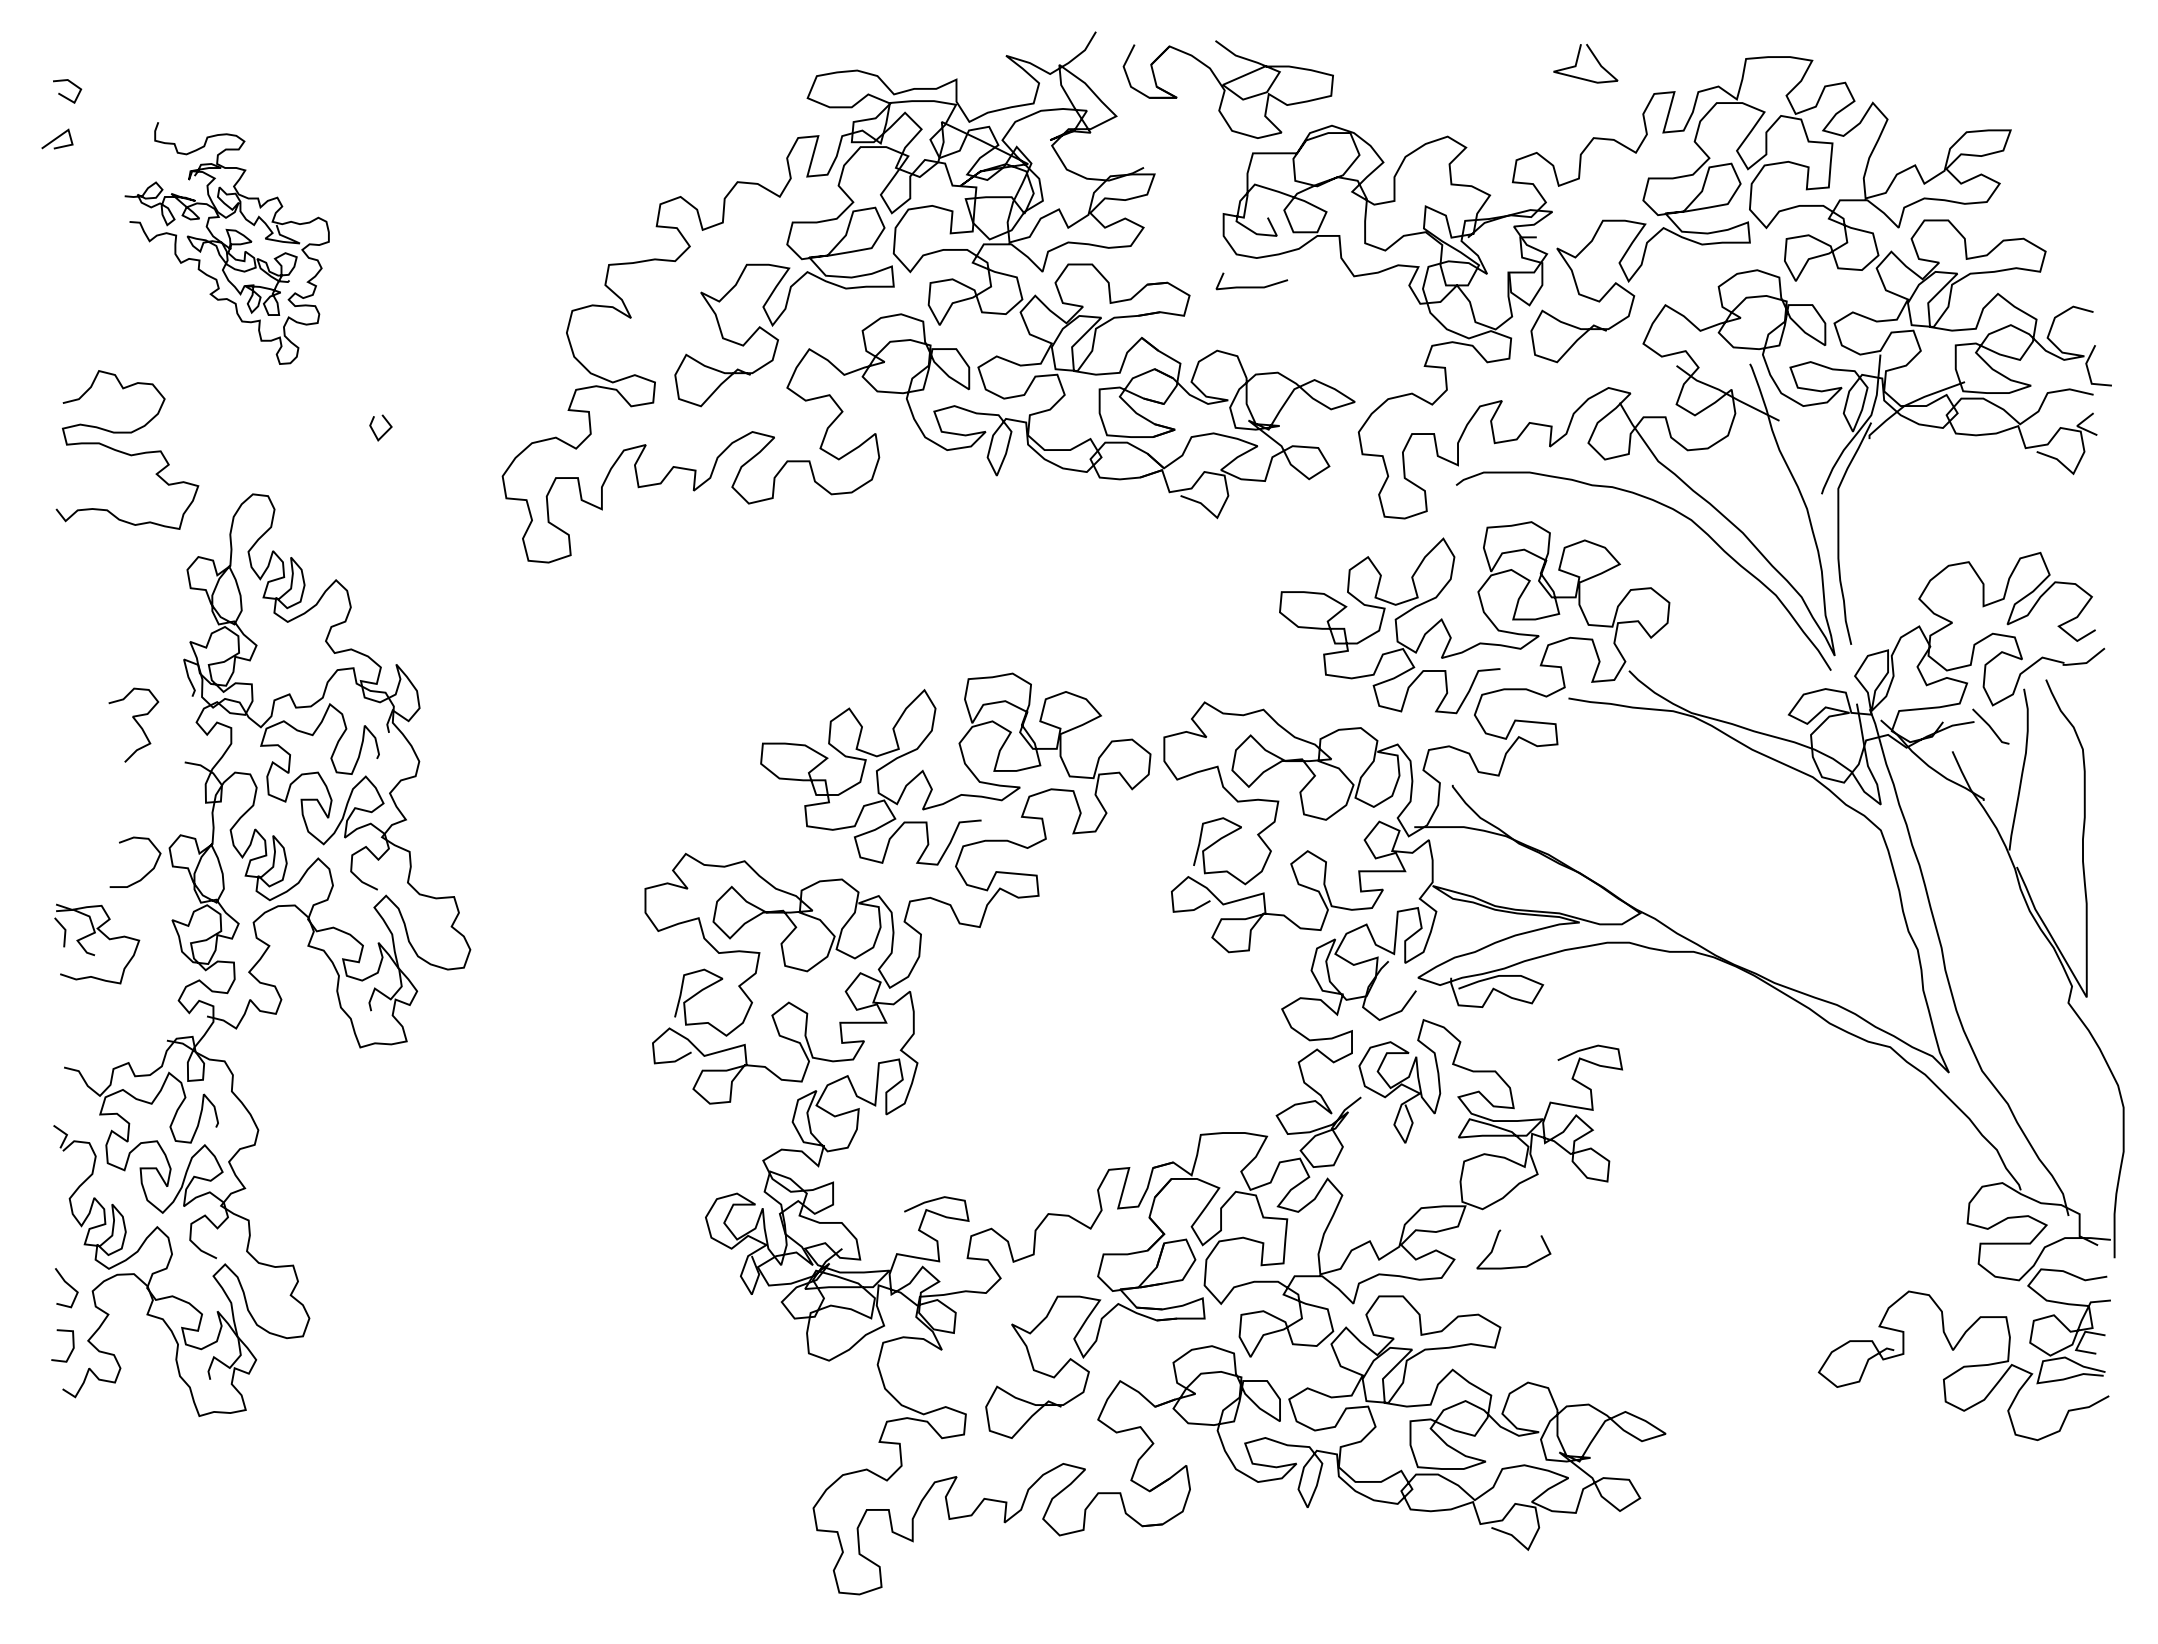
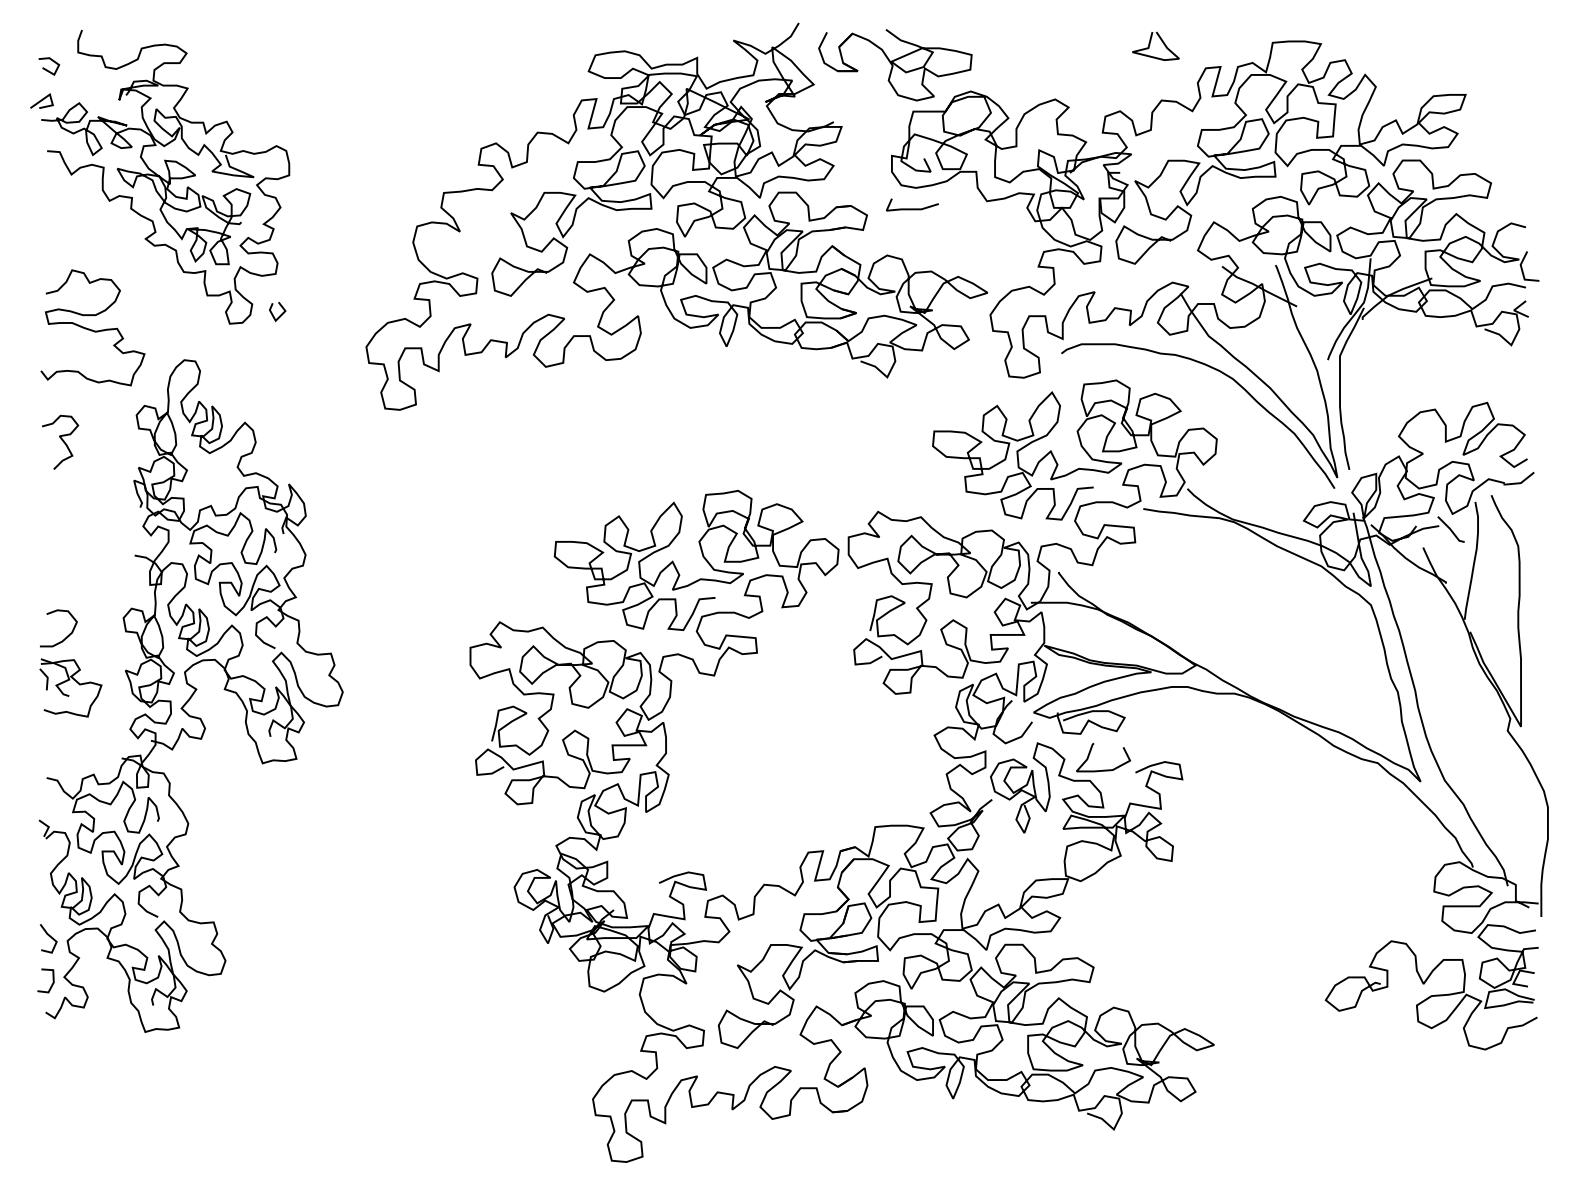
part: (226, 243) -> (165, 177), size x1.67
curve: (136, 723) -> (62, 441), moved
curve: (147, 872) -> (67, 635), moved
curve: (1513, 1266) -> (1103, 769), moved

